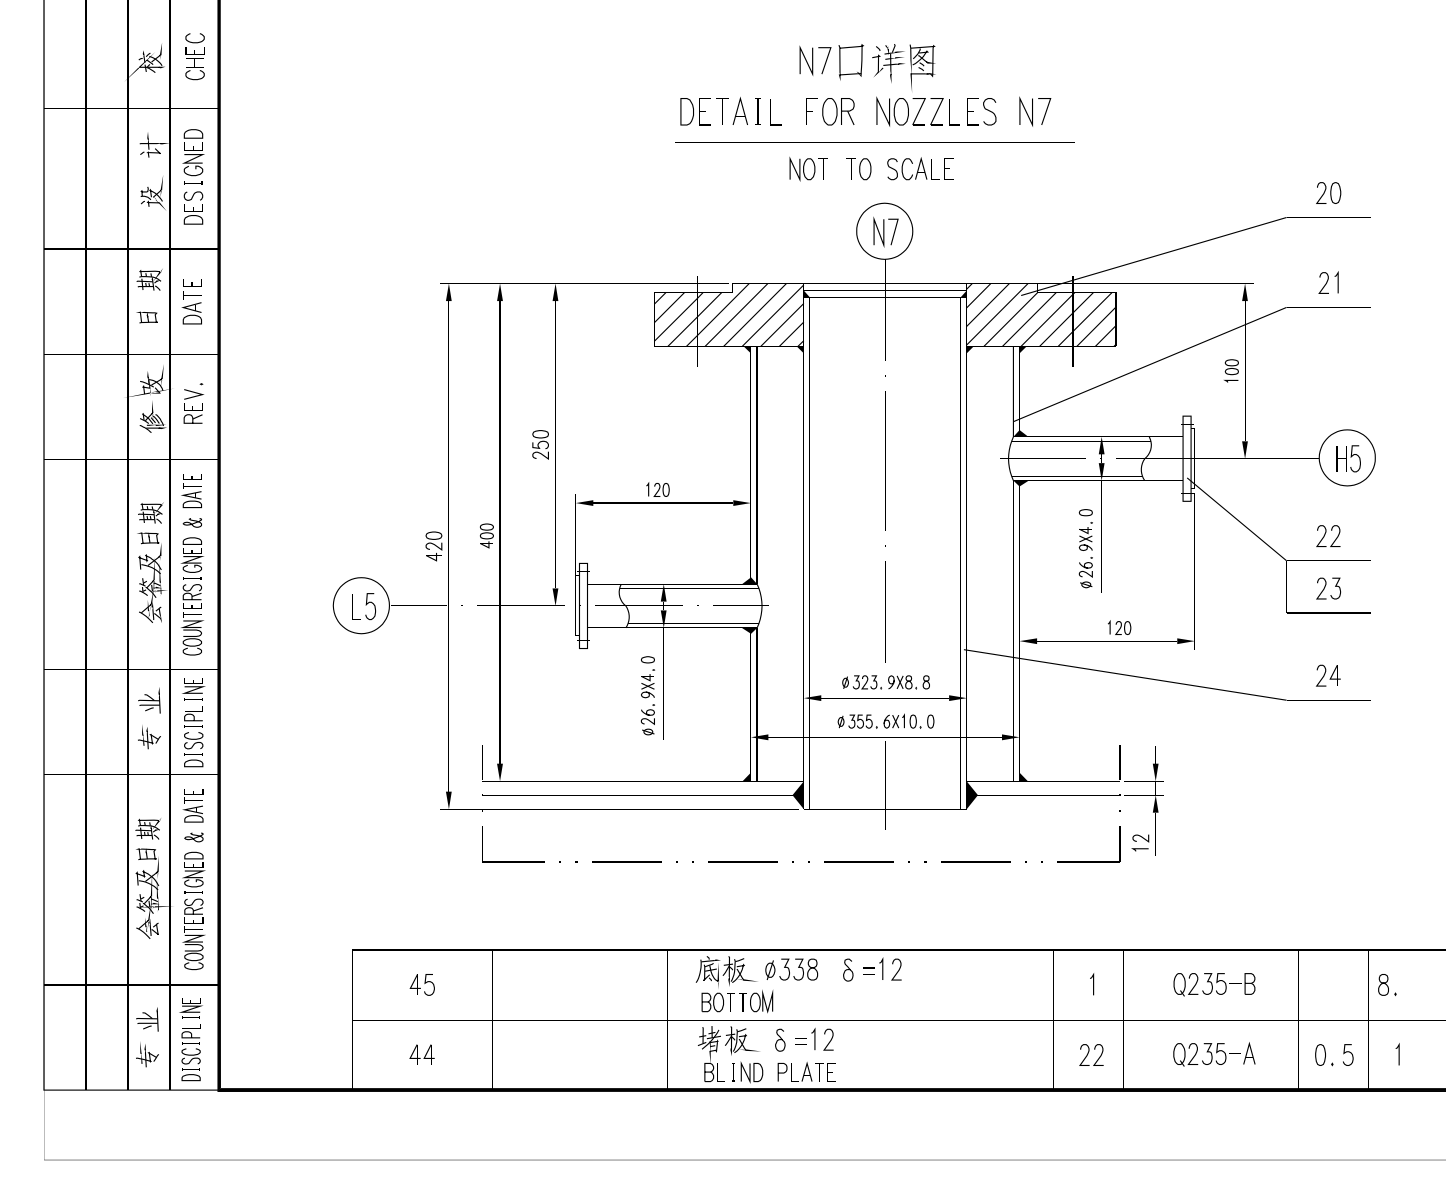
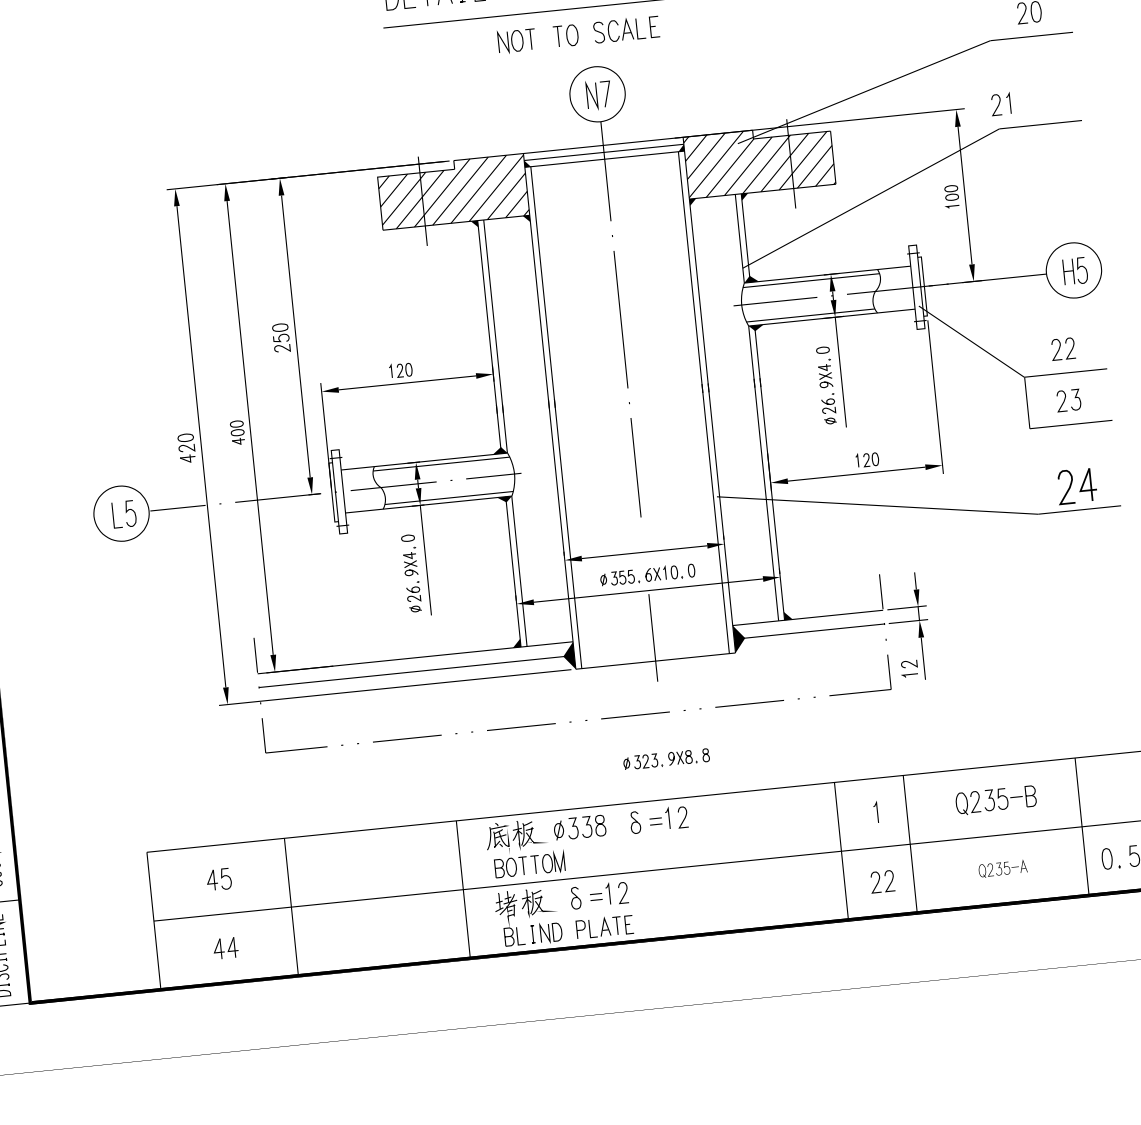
part: (1328, 282) -> (1000, 104), moved
part: (1328, 675) -> (1077, 485), size x1.6
part: (885, 682) -> (665, 759), moved
part: (1214, 1054) -> (1003, 868), size x0.6

